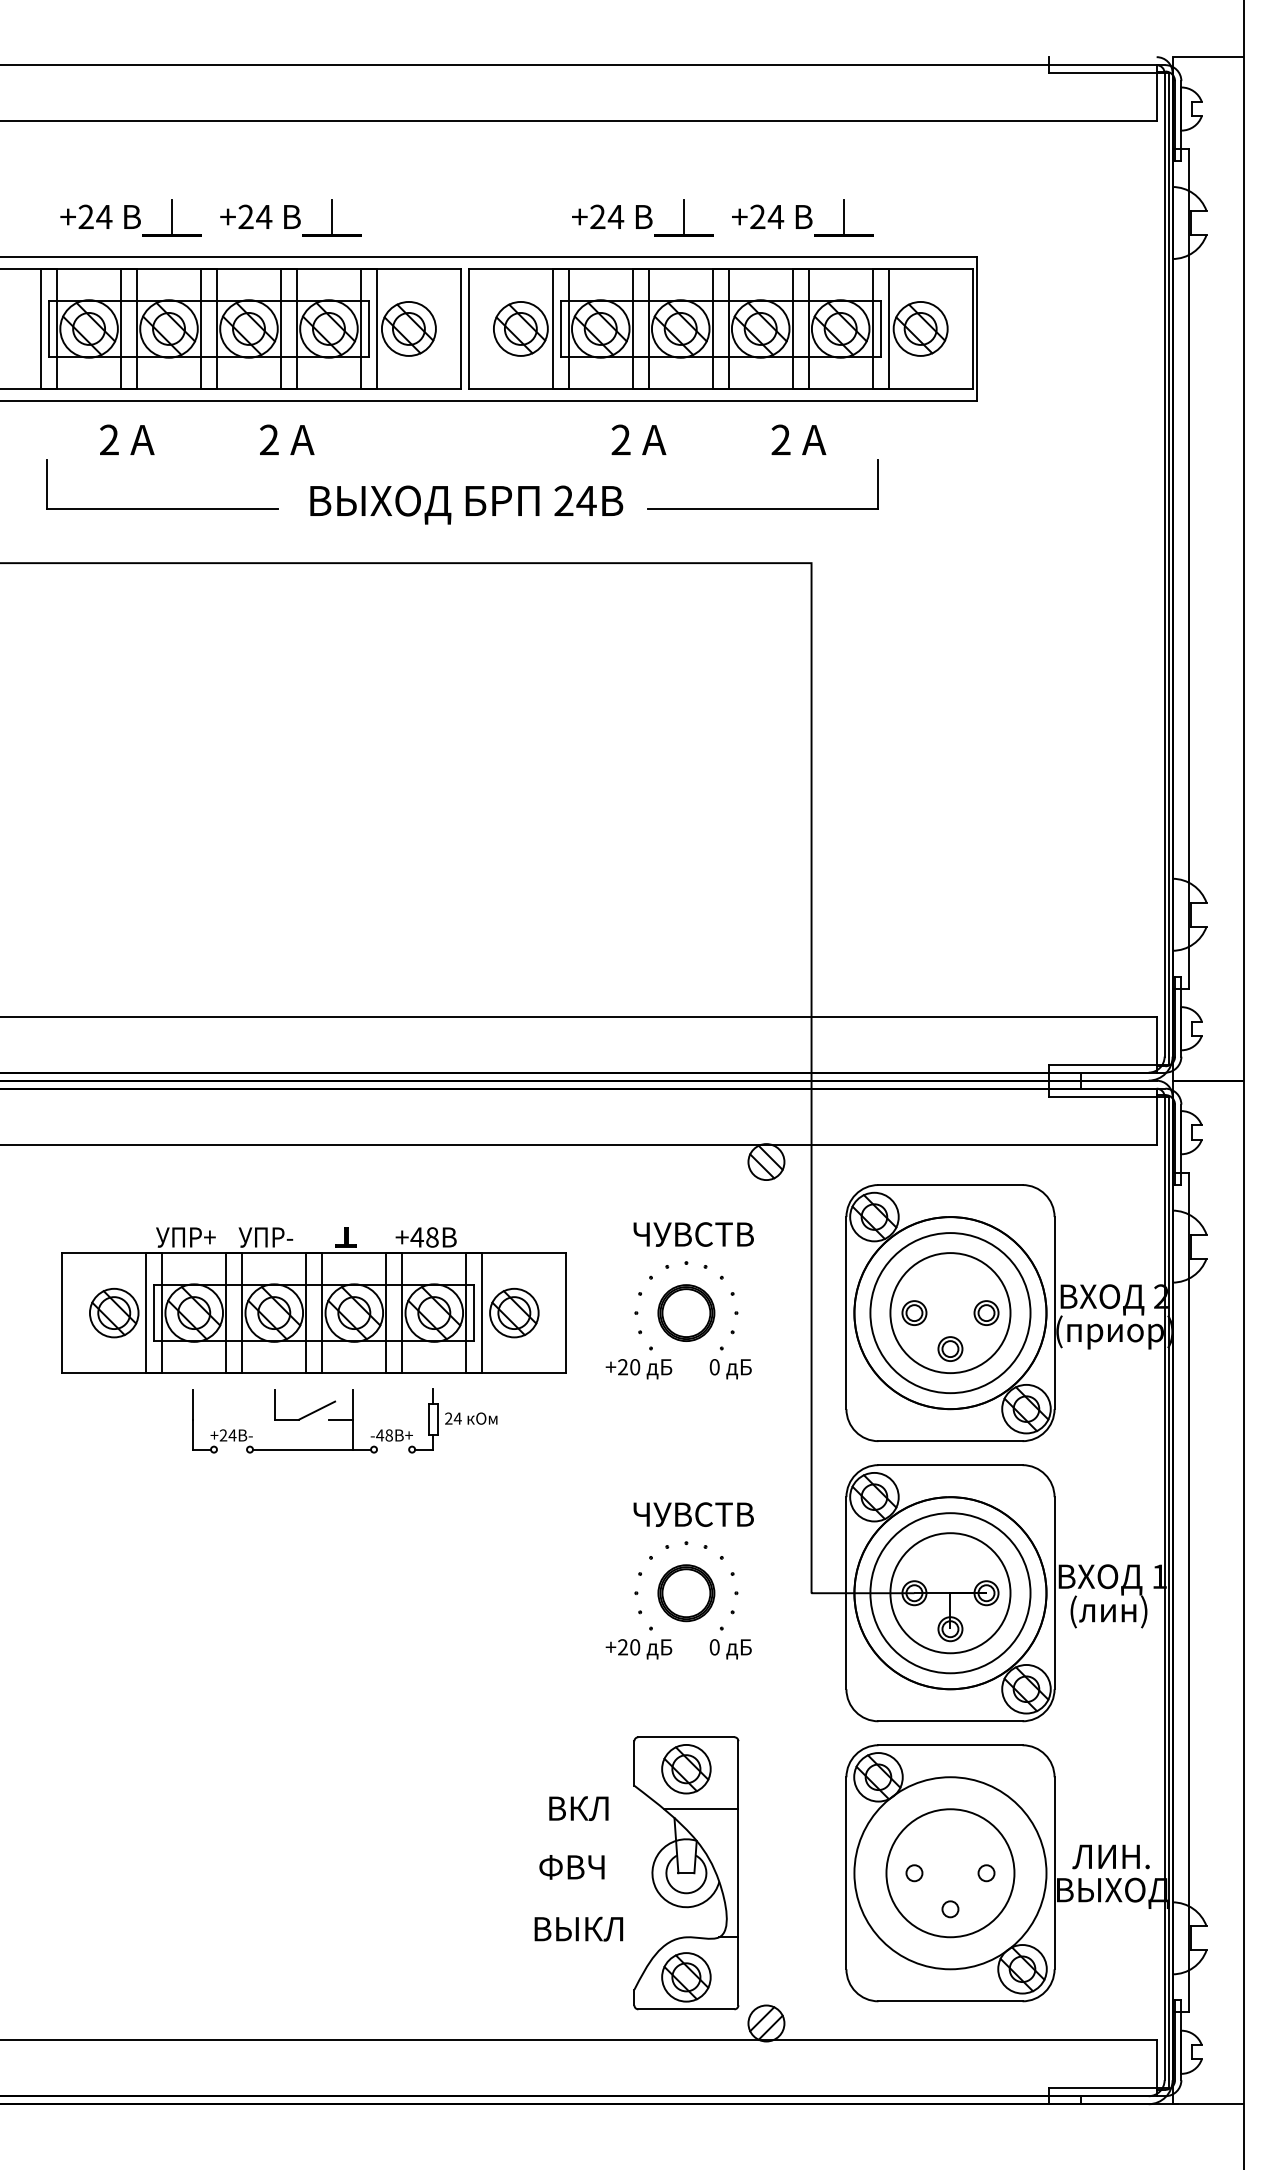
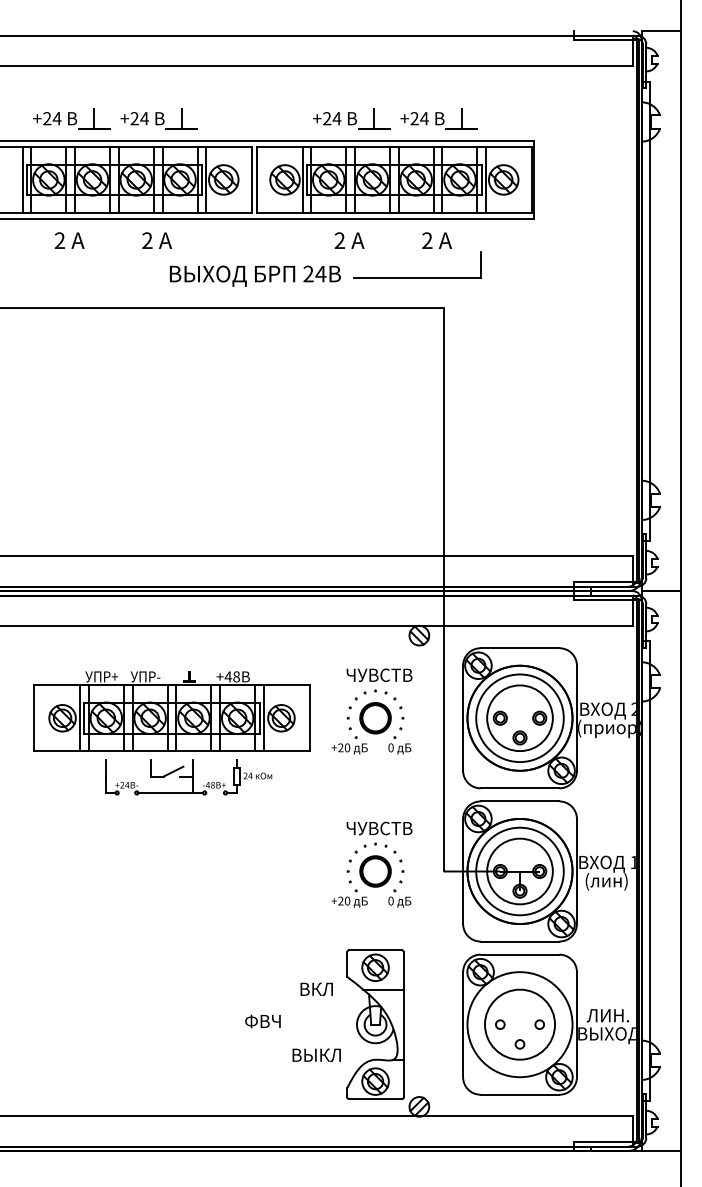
part: (161, 507) -> (88, 277), removed
text: (571, 1867) -> (262, 1021), moved

